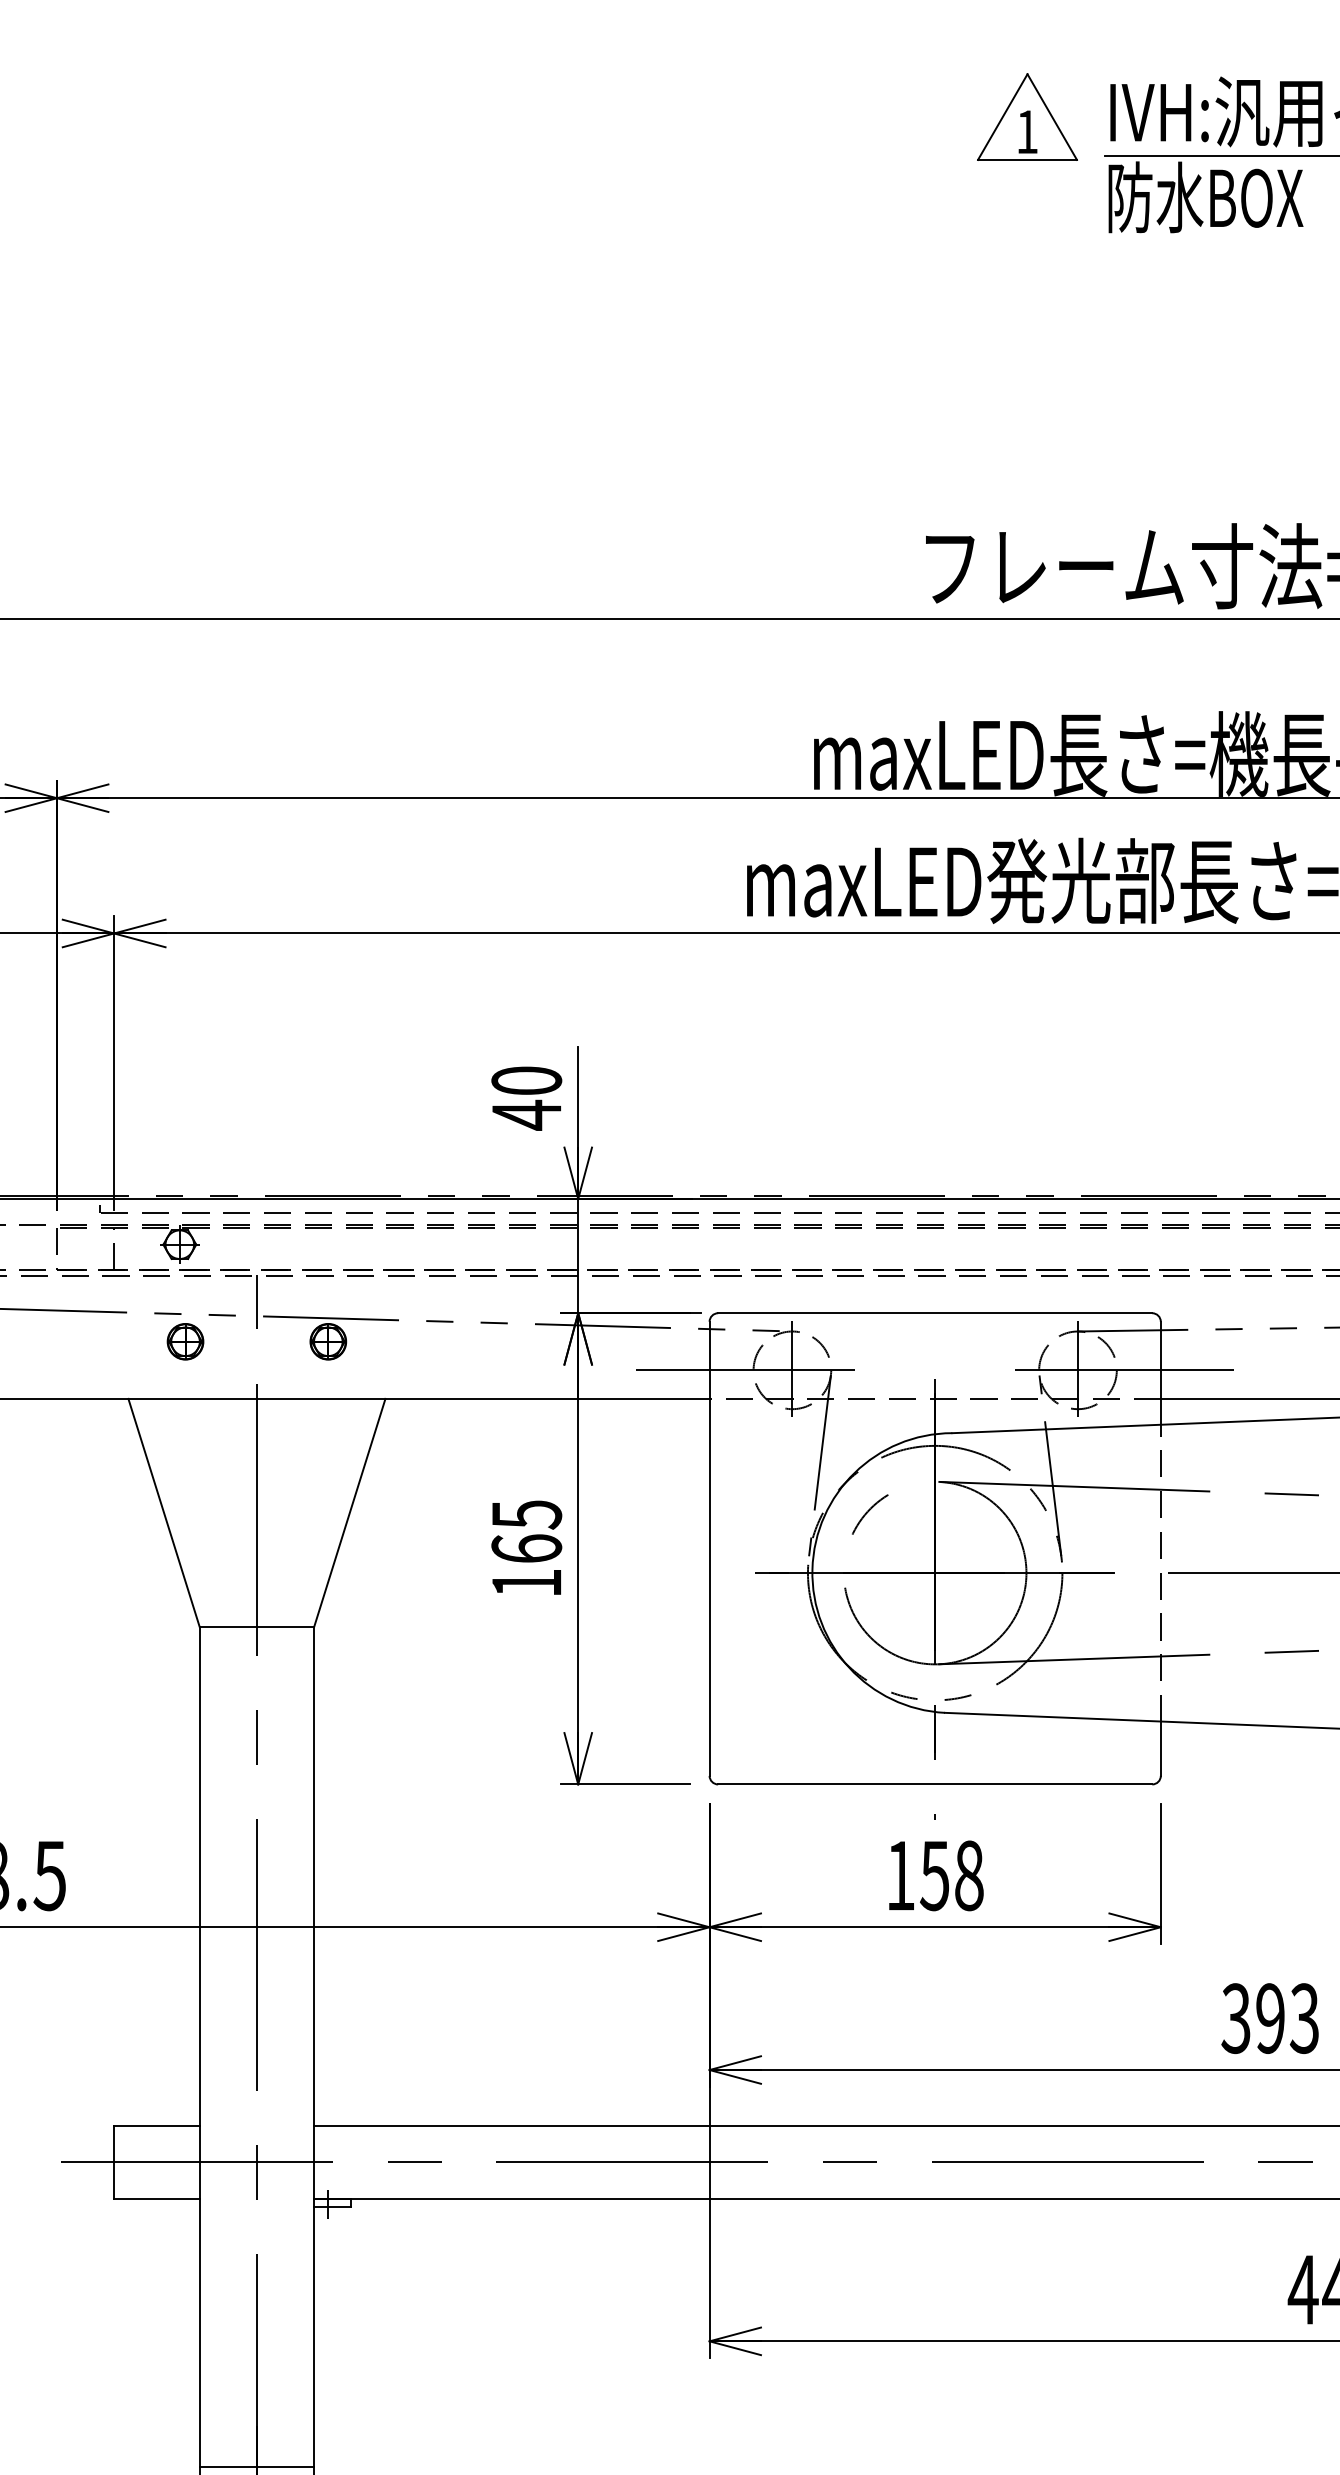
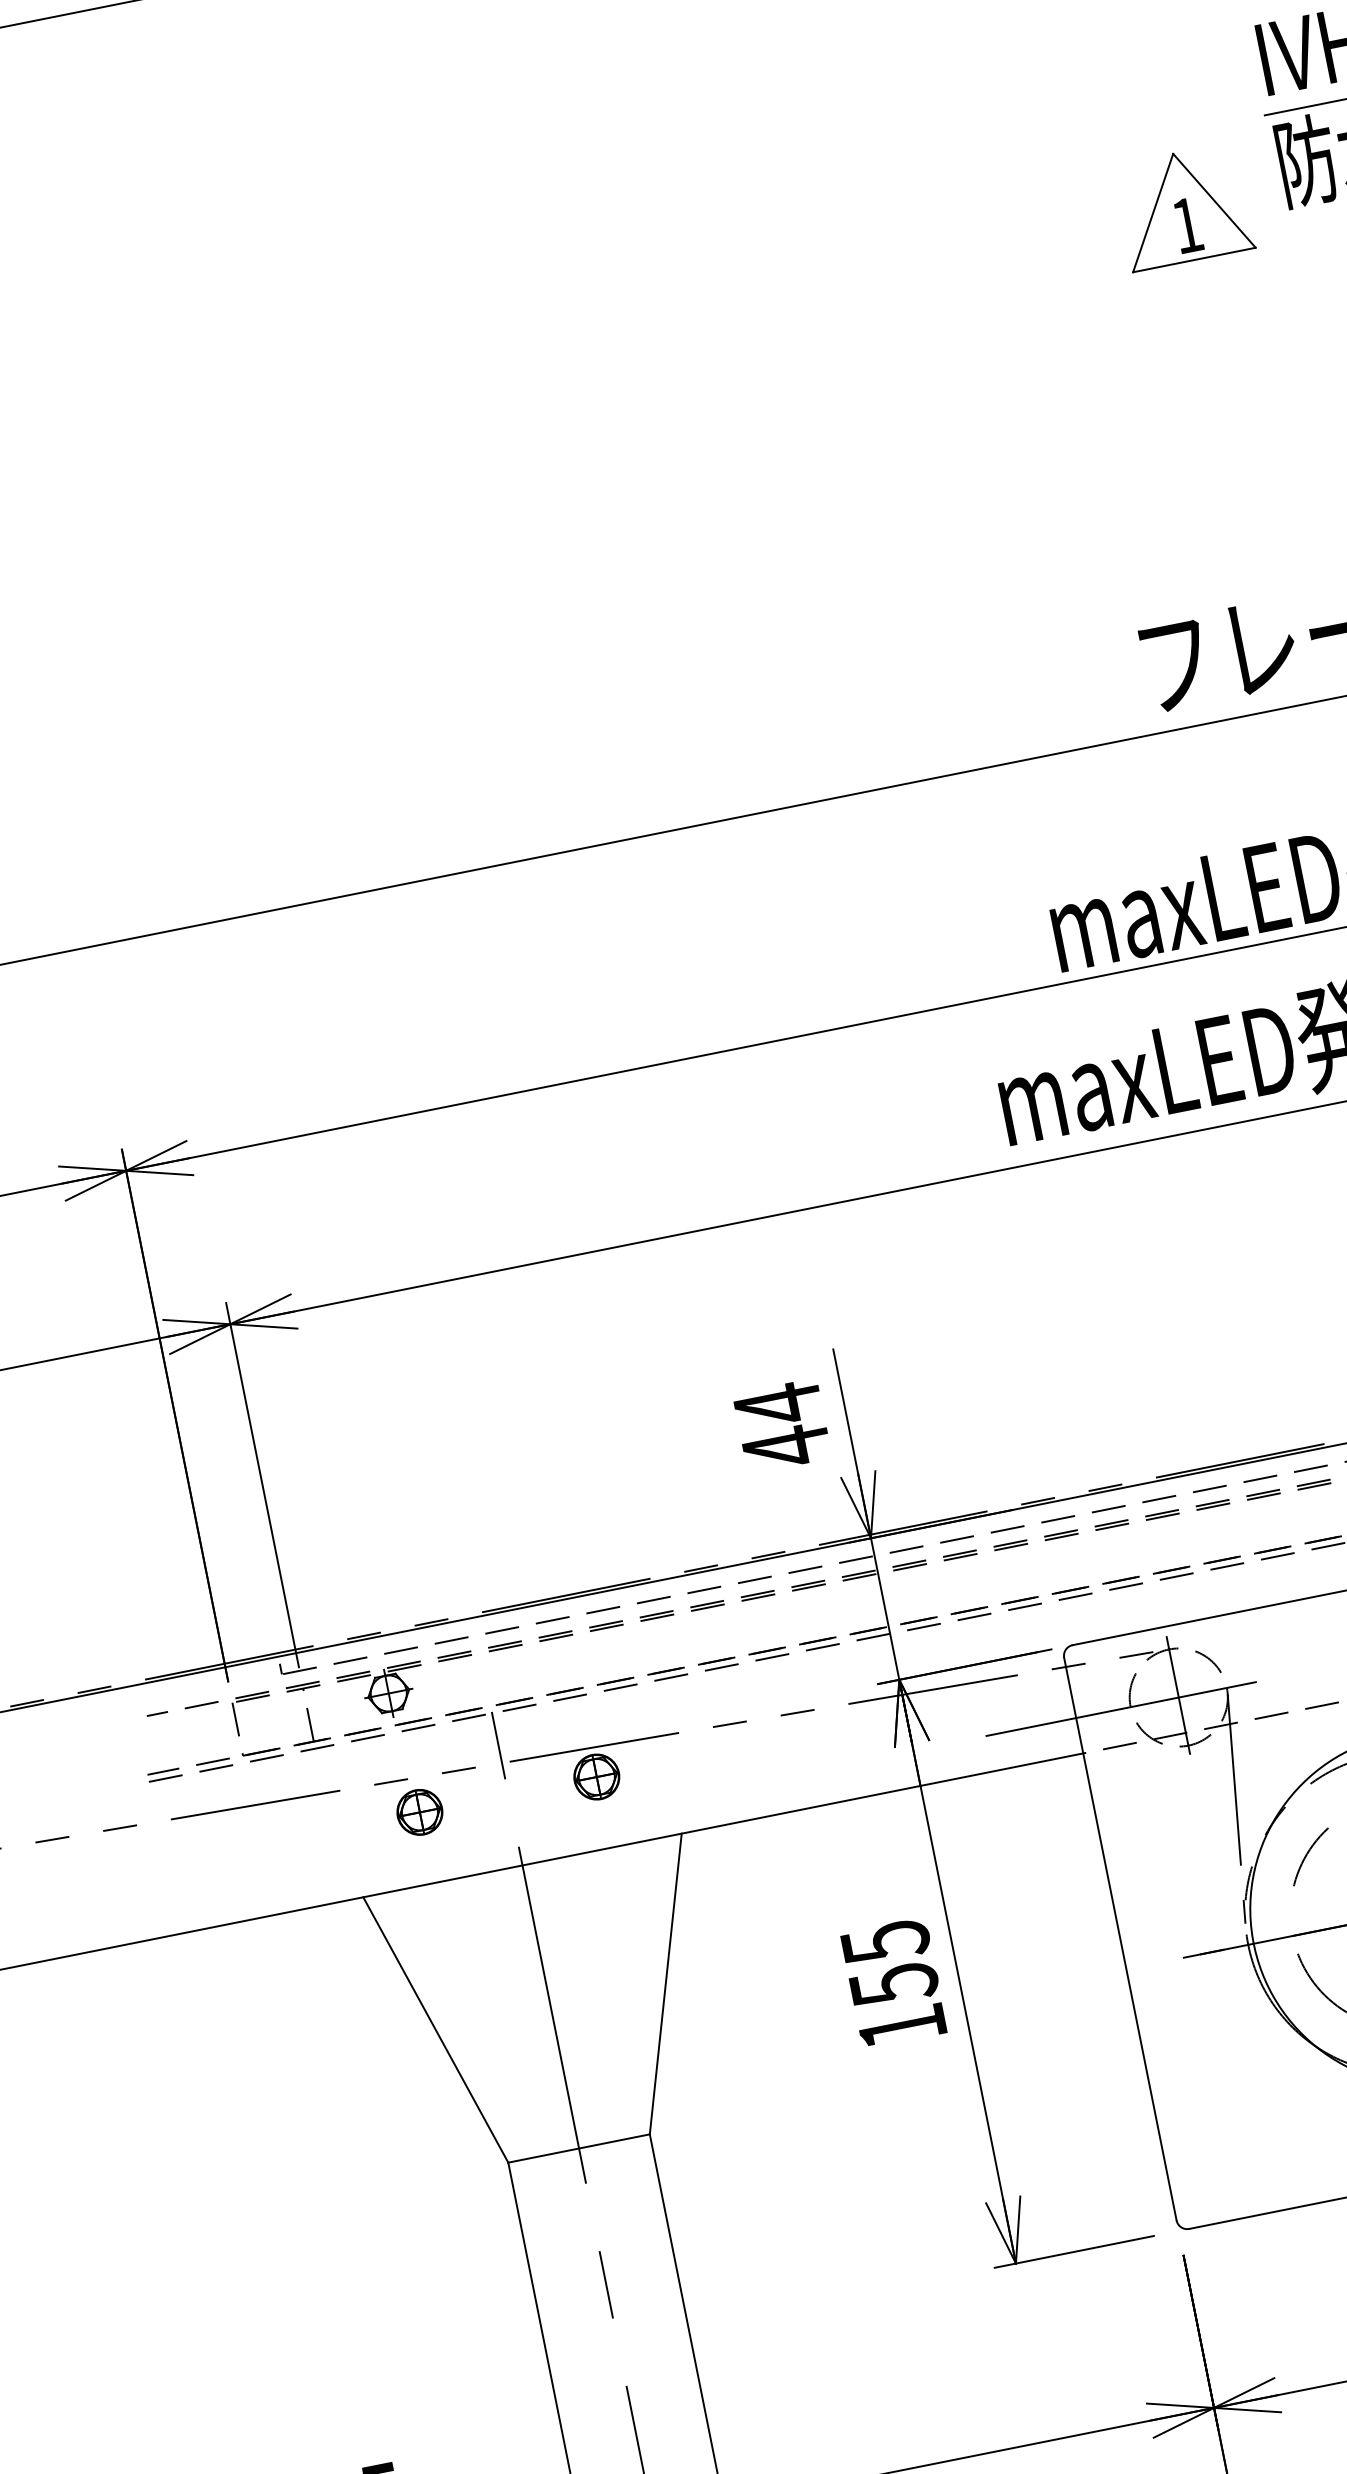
part: (1027, 116) -> (1183, 206), moved
text: (526, 1080) -> (777, 1404), 40 -> 44
text: (526, 1549) -> (893, 1985), 165 -> 155

